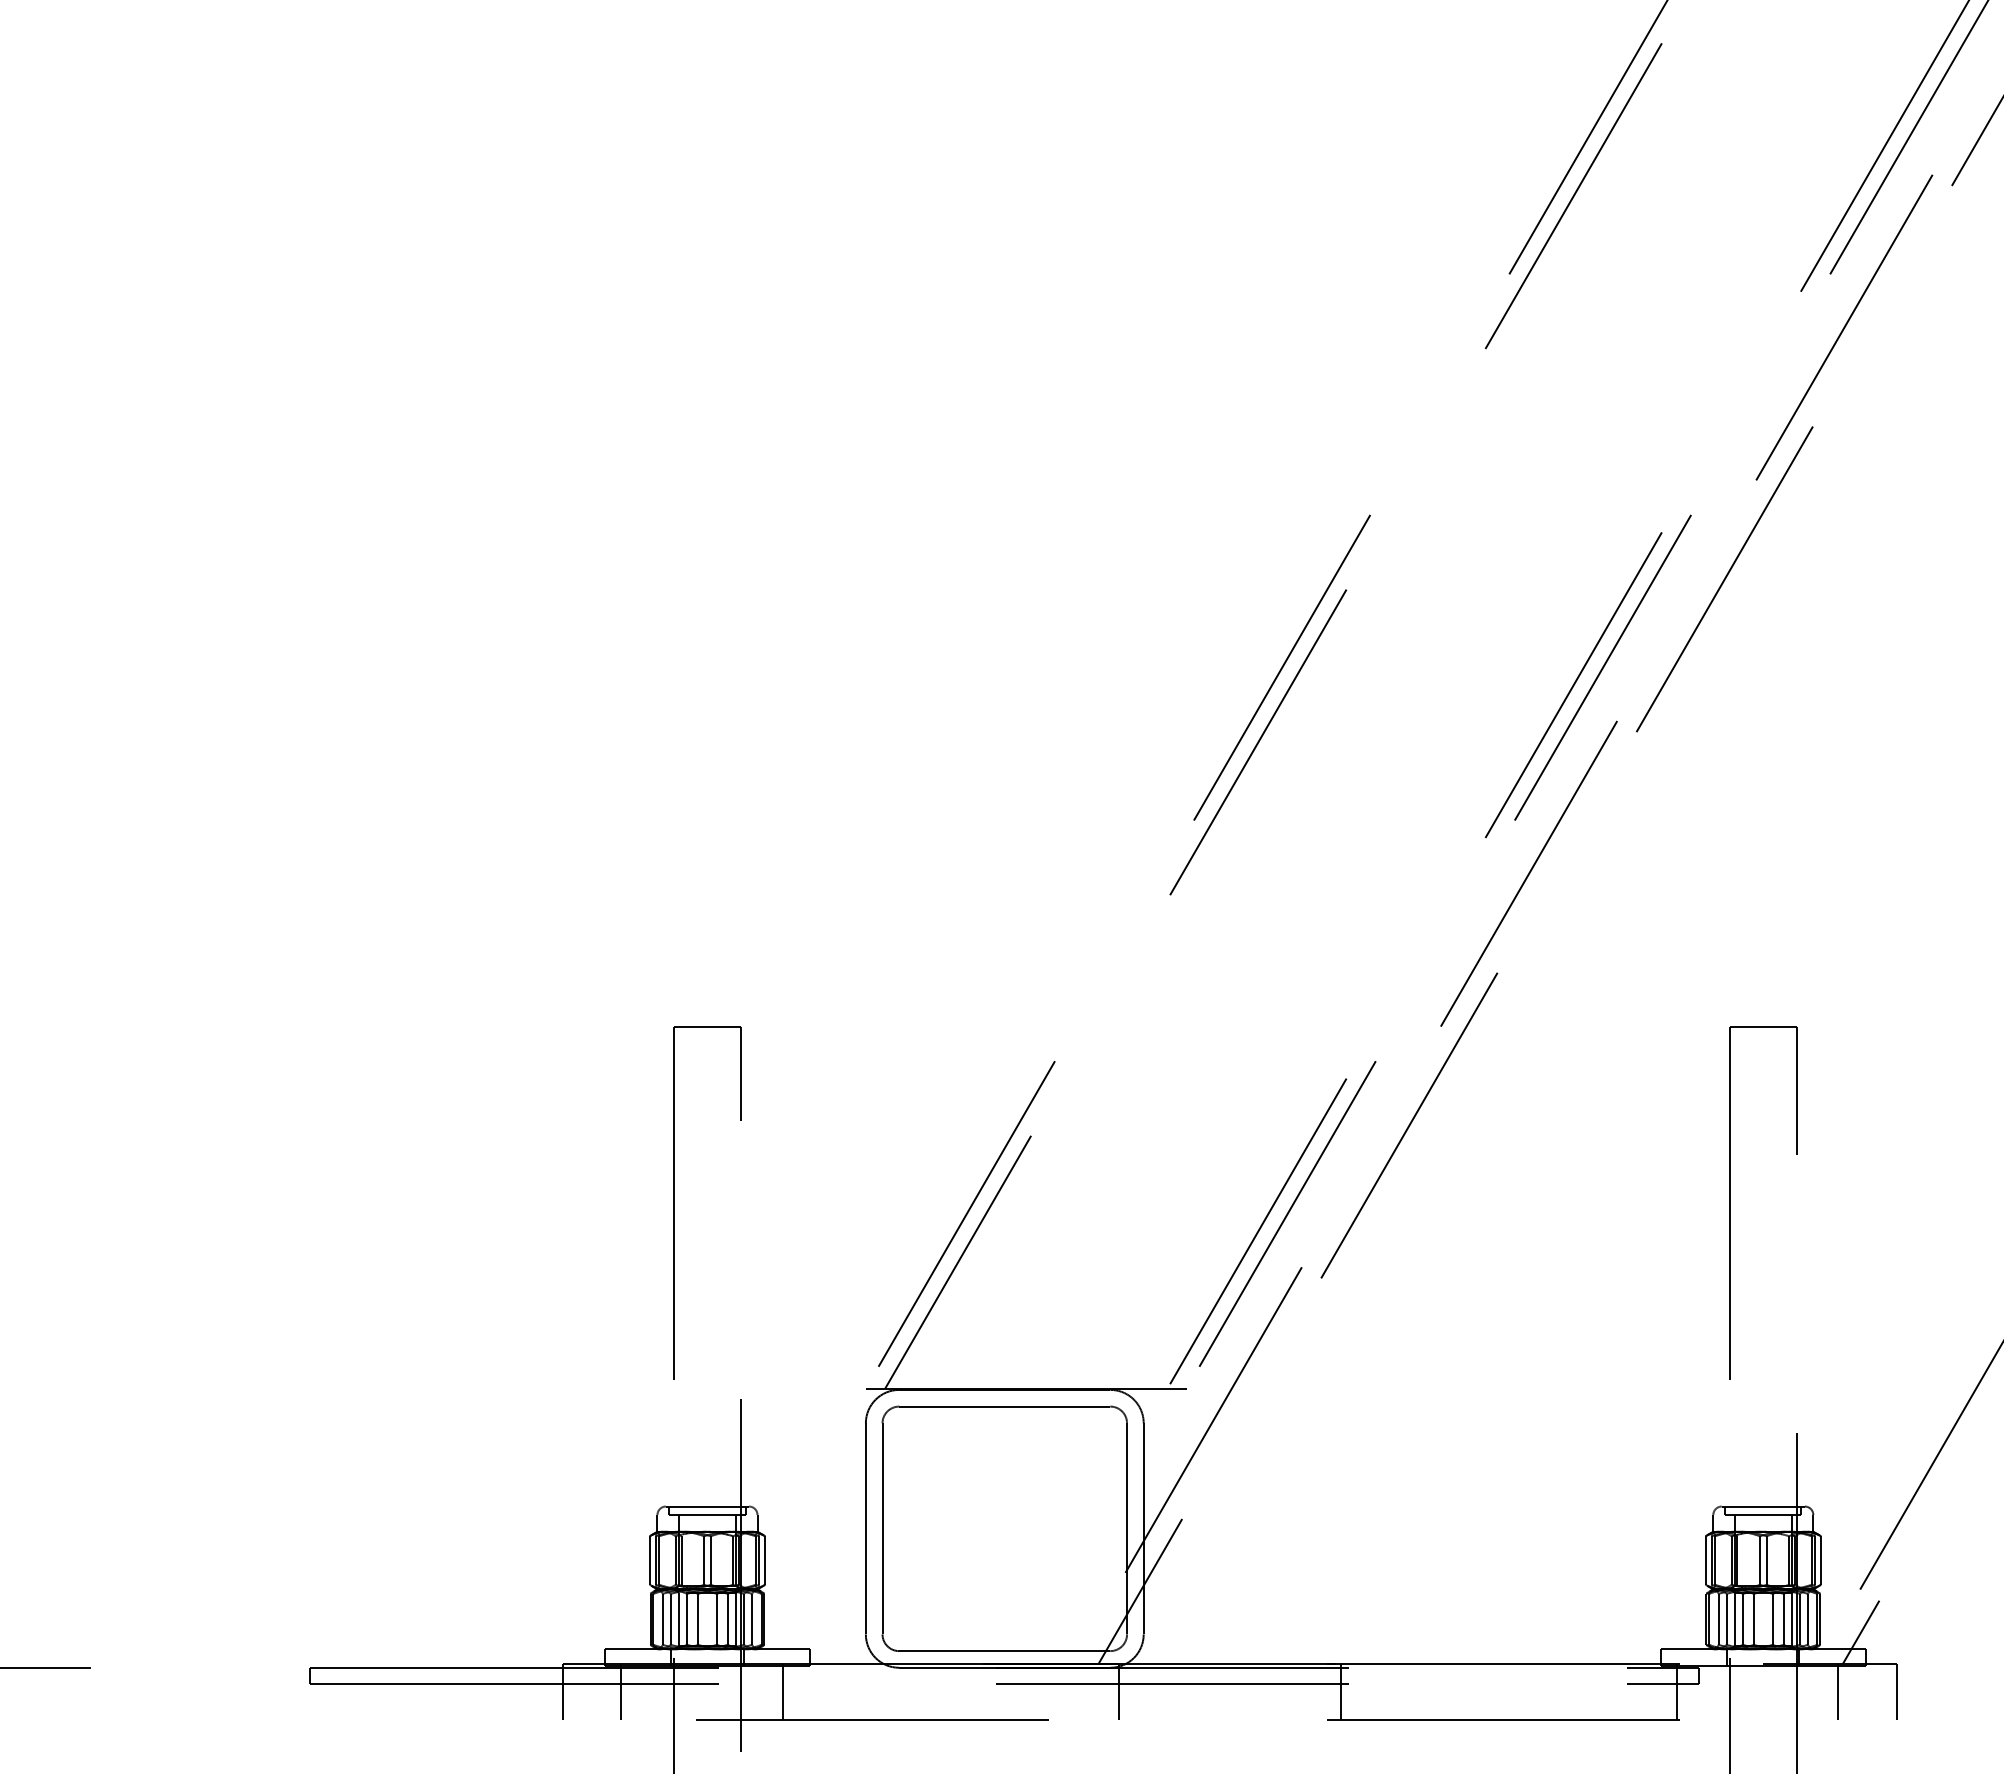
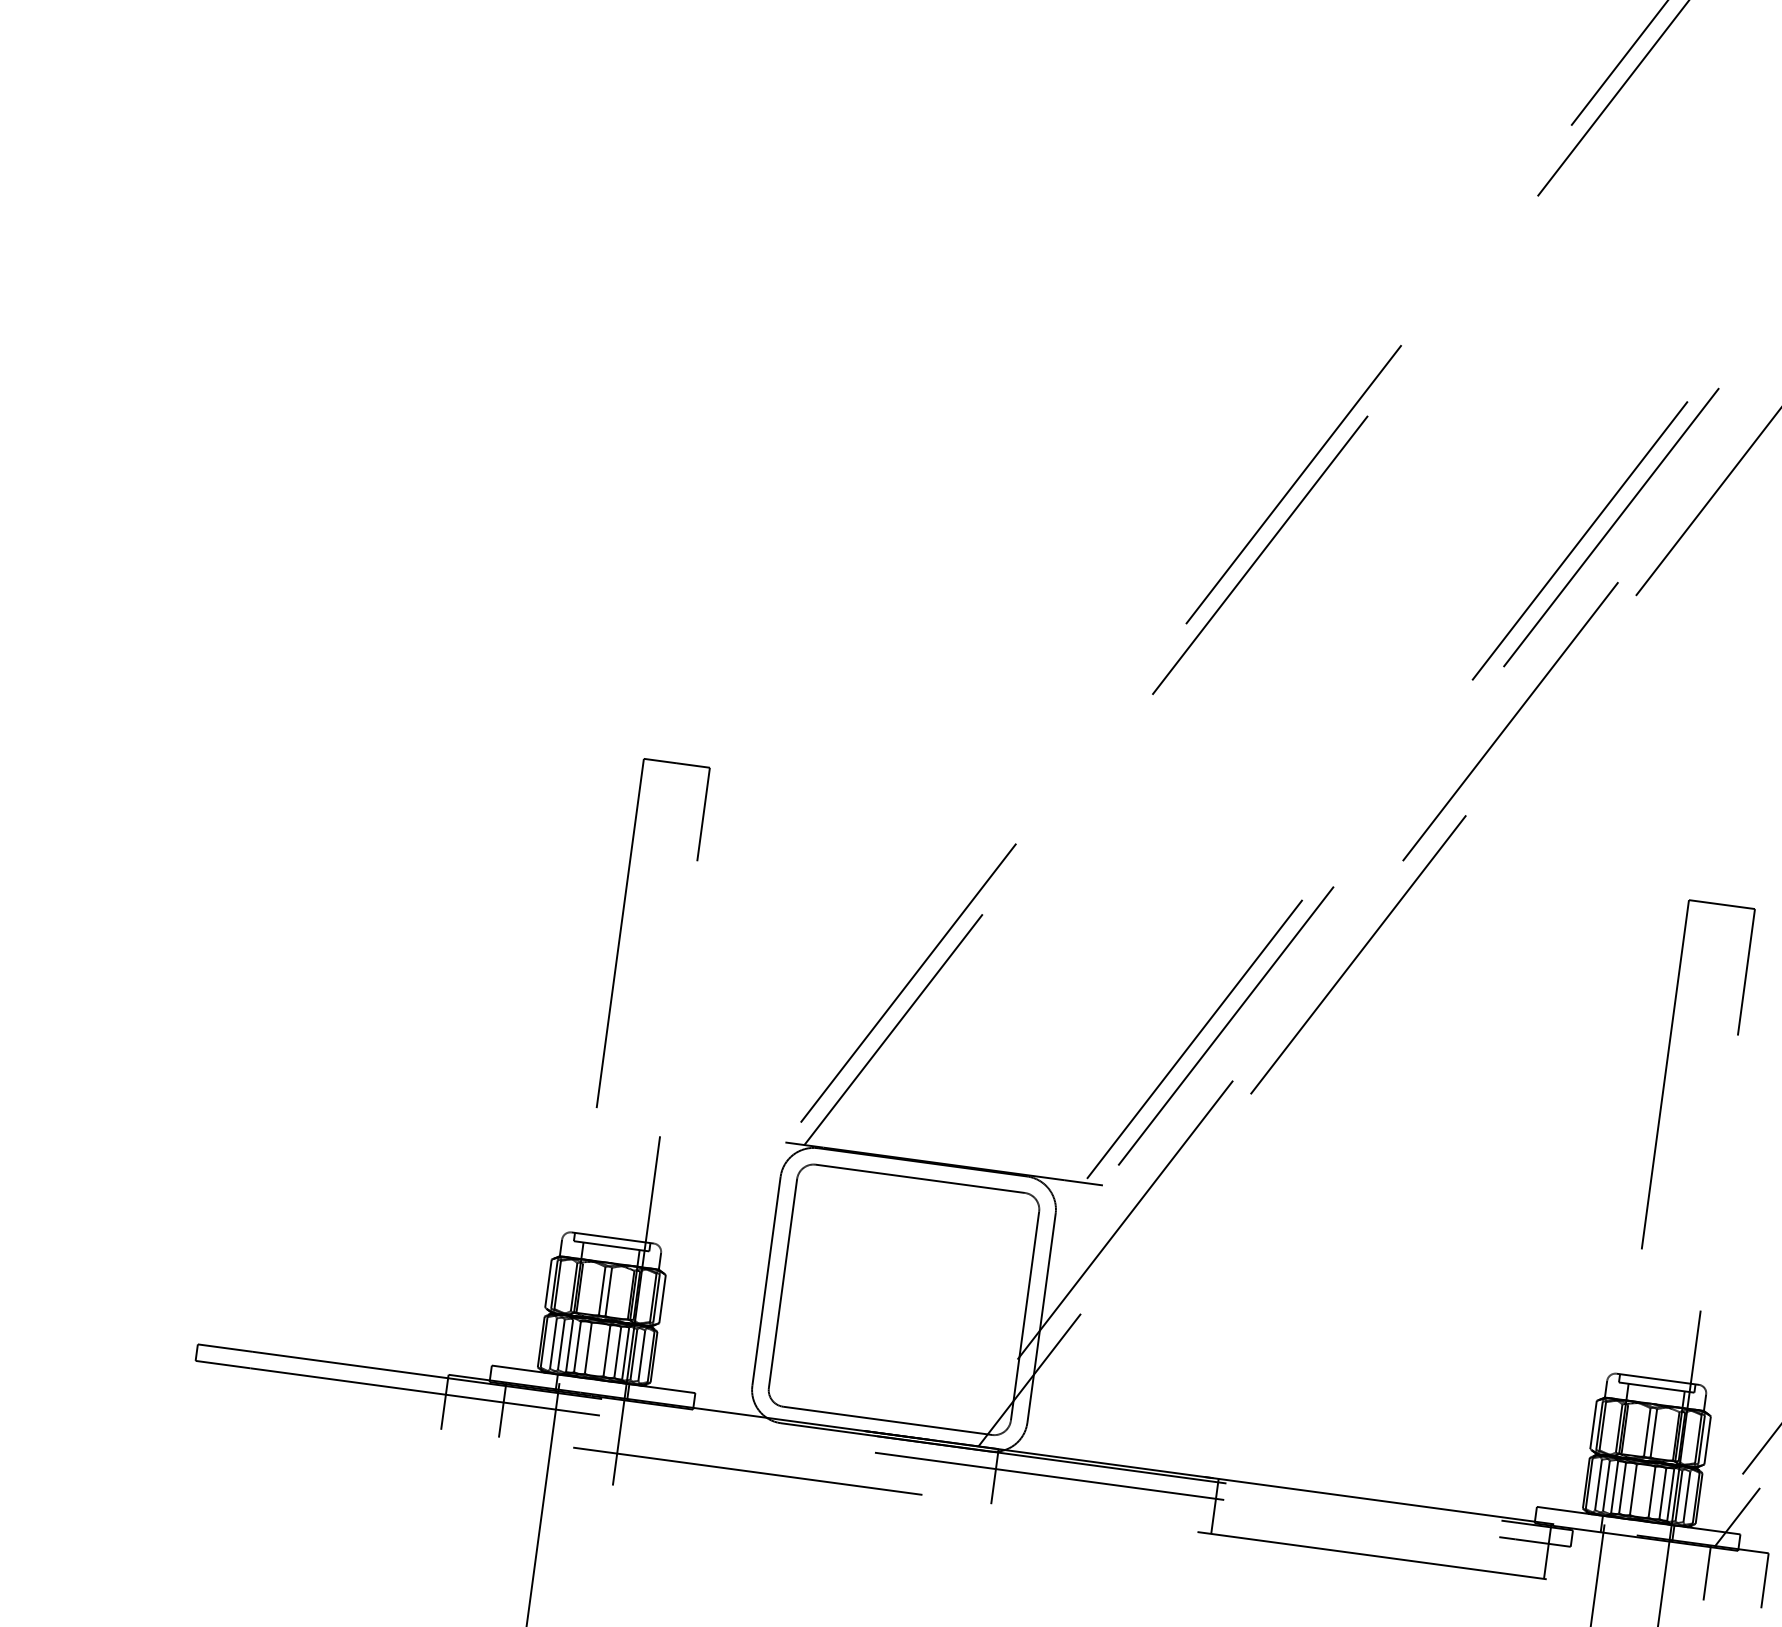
line: (782, 1691) -> (662, 1431), removed

